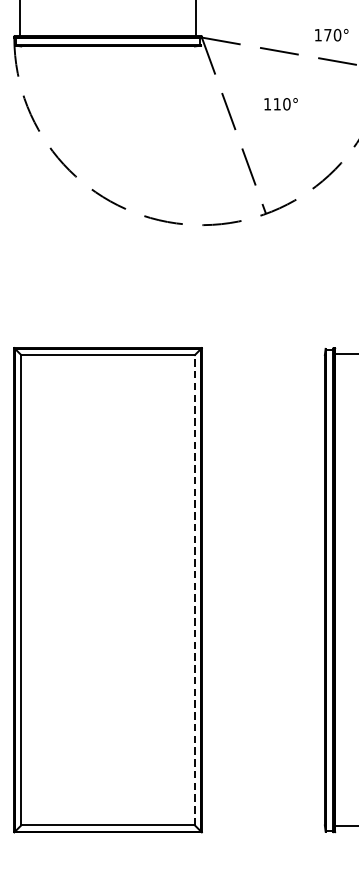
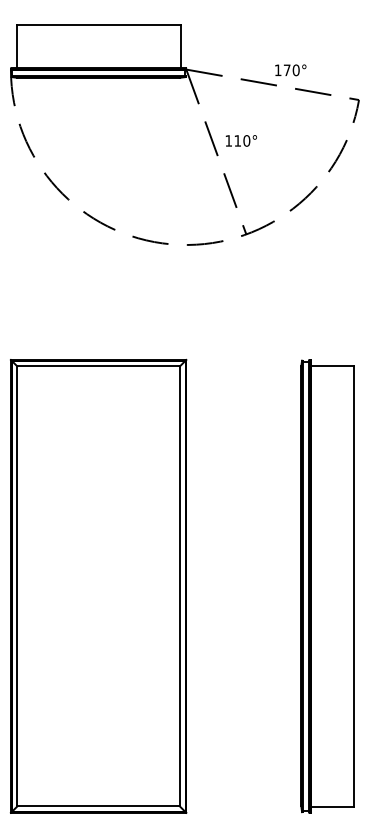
text: (331, 35) -> (290, 70), moved
text: (280, 103) -> (240, 140), moved
line: (194, 590) -> (179, 586), dashed -> solid

